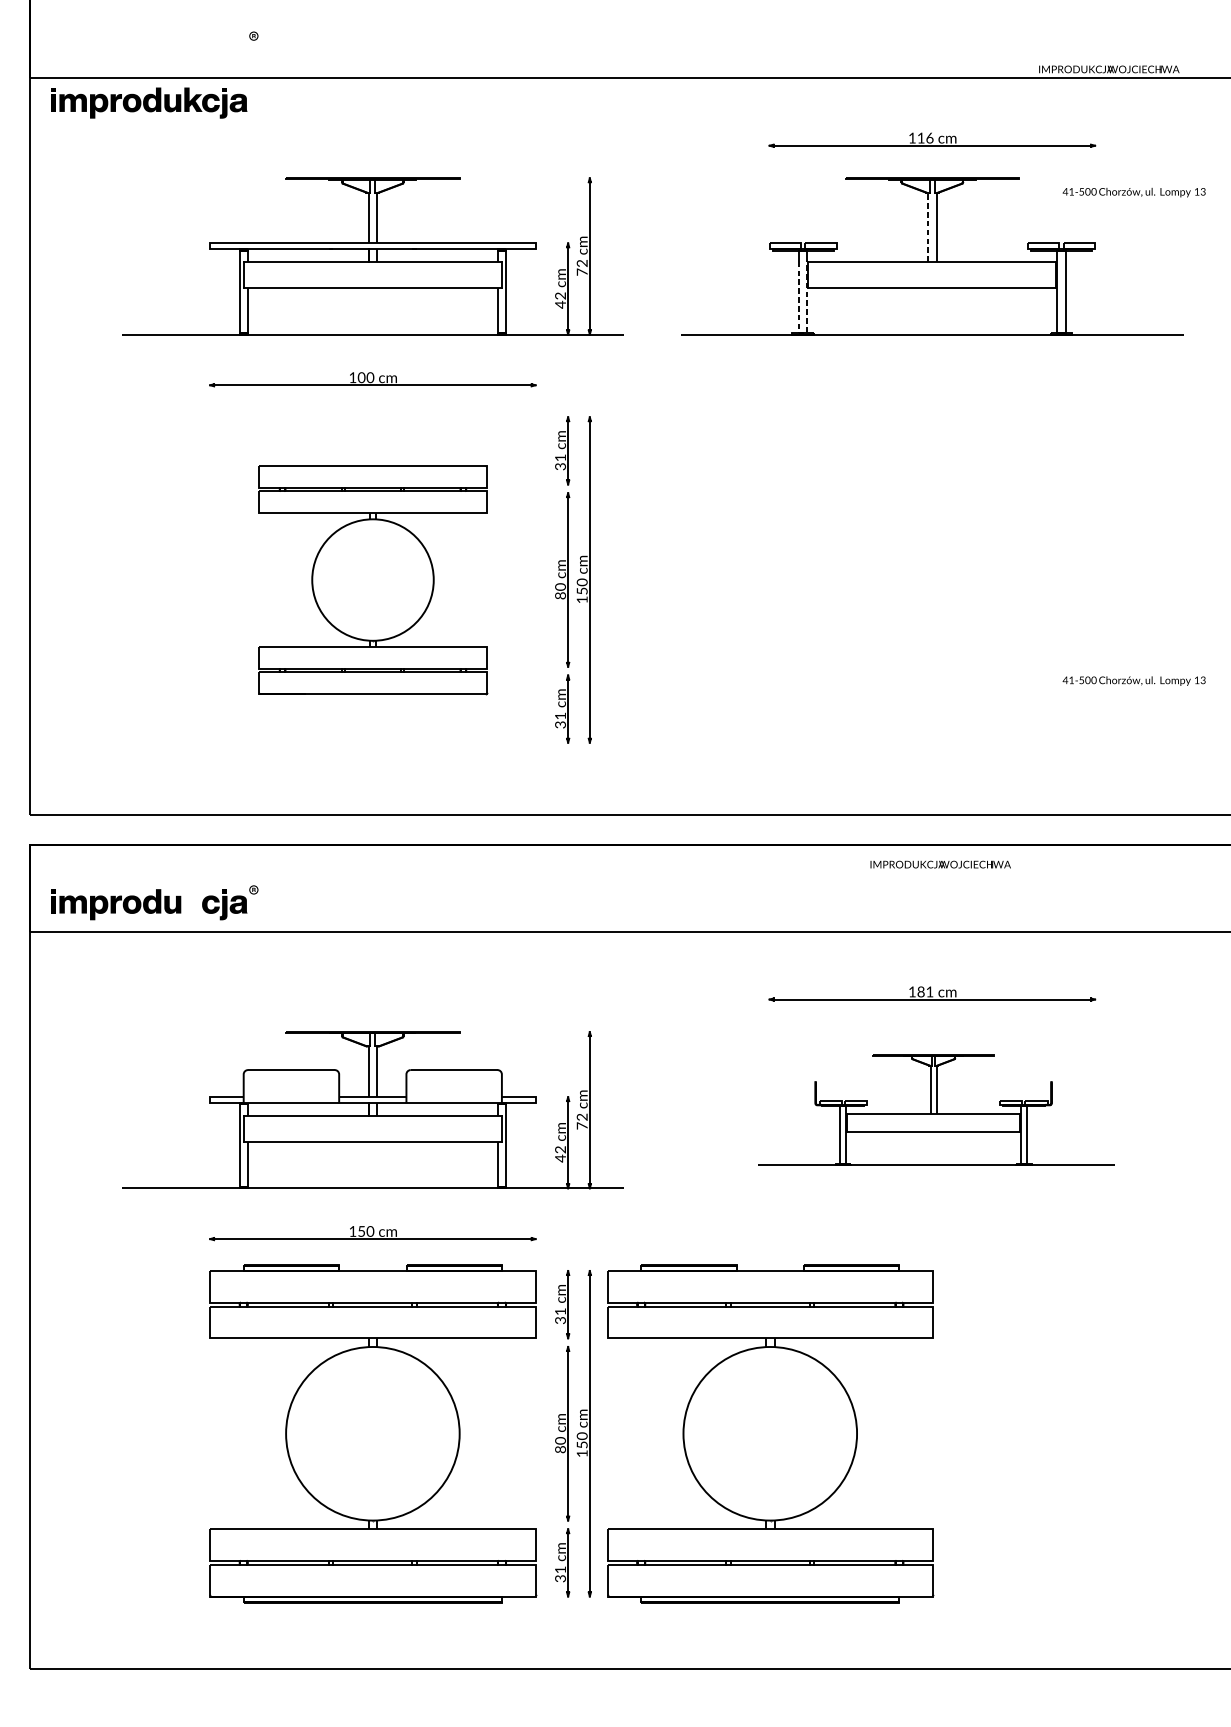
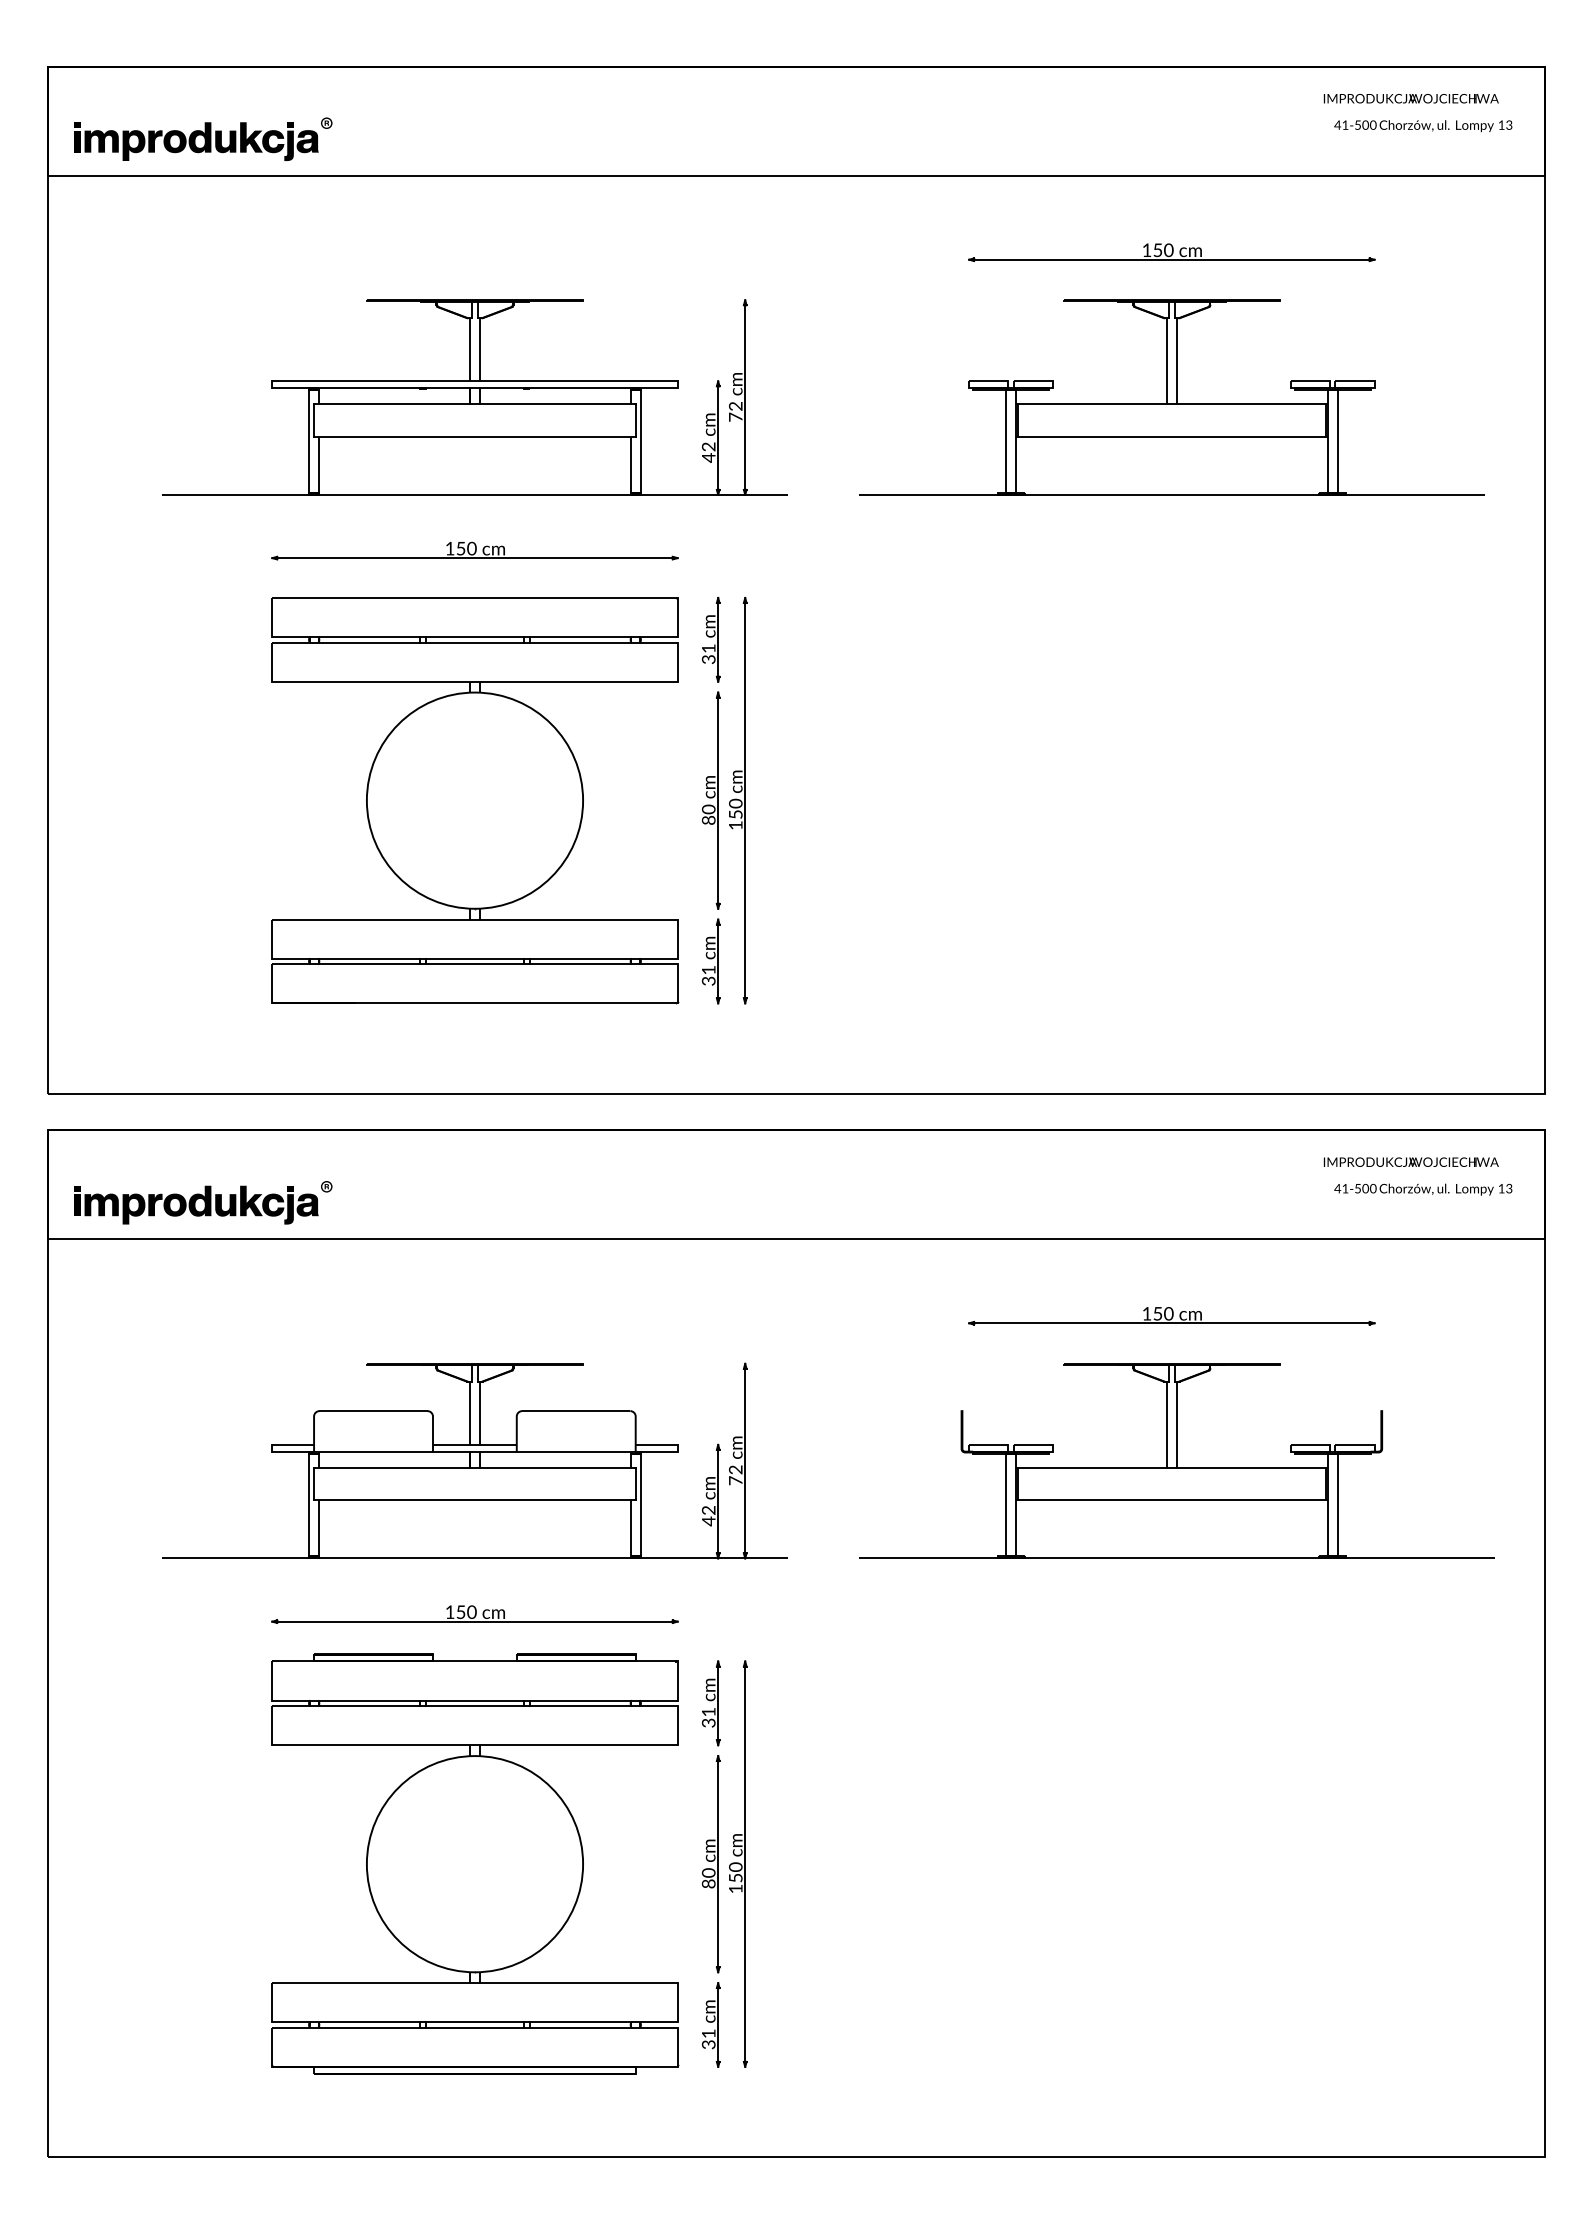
text: (1108, 69) -> (1410, 98), moved
part: (149, 102) -> (196, 141), moved
text: (925, 138) -> (1163, 250), 116 -> 150
text: (1134, 192) -> (1423, 126), moved
line: (928, 226) -> (1166, 360), dashed -> solid
line: (803, 332) -> (1011, 492), dashed -> solid
text: (361, 377) -> (460, 548), 100 -> 150
part: (373, 579) -> (475, 800), size x1.43
text: (1134, 681) -> (1423, 1189), moved
text: (940, 864) -> (1410, 1161), moved
fill: (193, 900) -> (251, 1200), added
text: (925, 991) -> (1163, 1313), 181 -> 150
part: (936, 1109) -> (1176, 1460), size x1.43
part: (770, 1433) -> (970, 1863), removed

